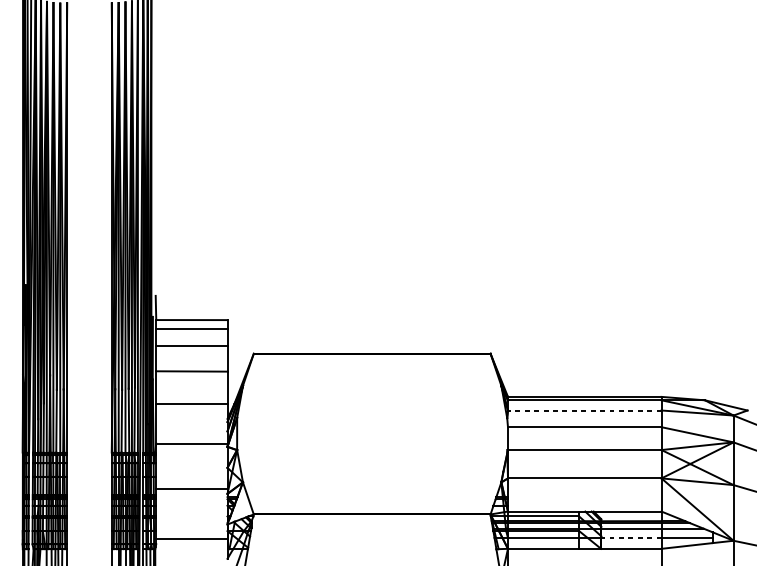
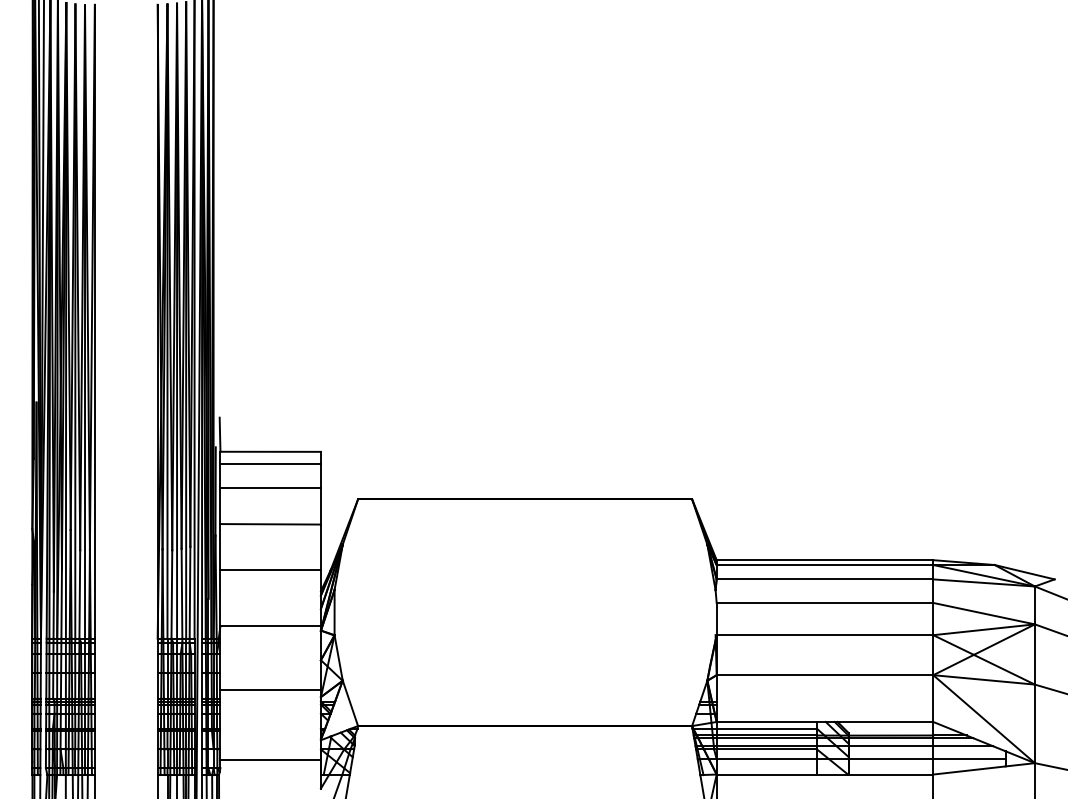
line: (584, 410) -> (824, 579), dashed -> solid
line: (631, 538) -> (890, 759), dashed -> solid

